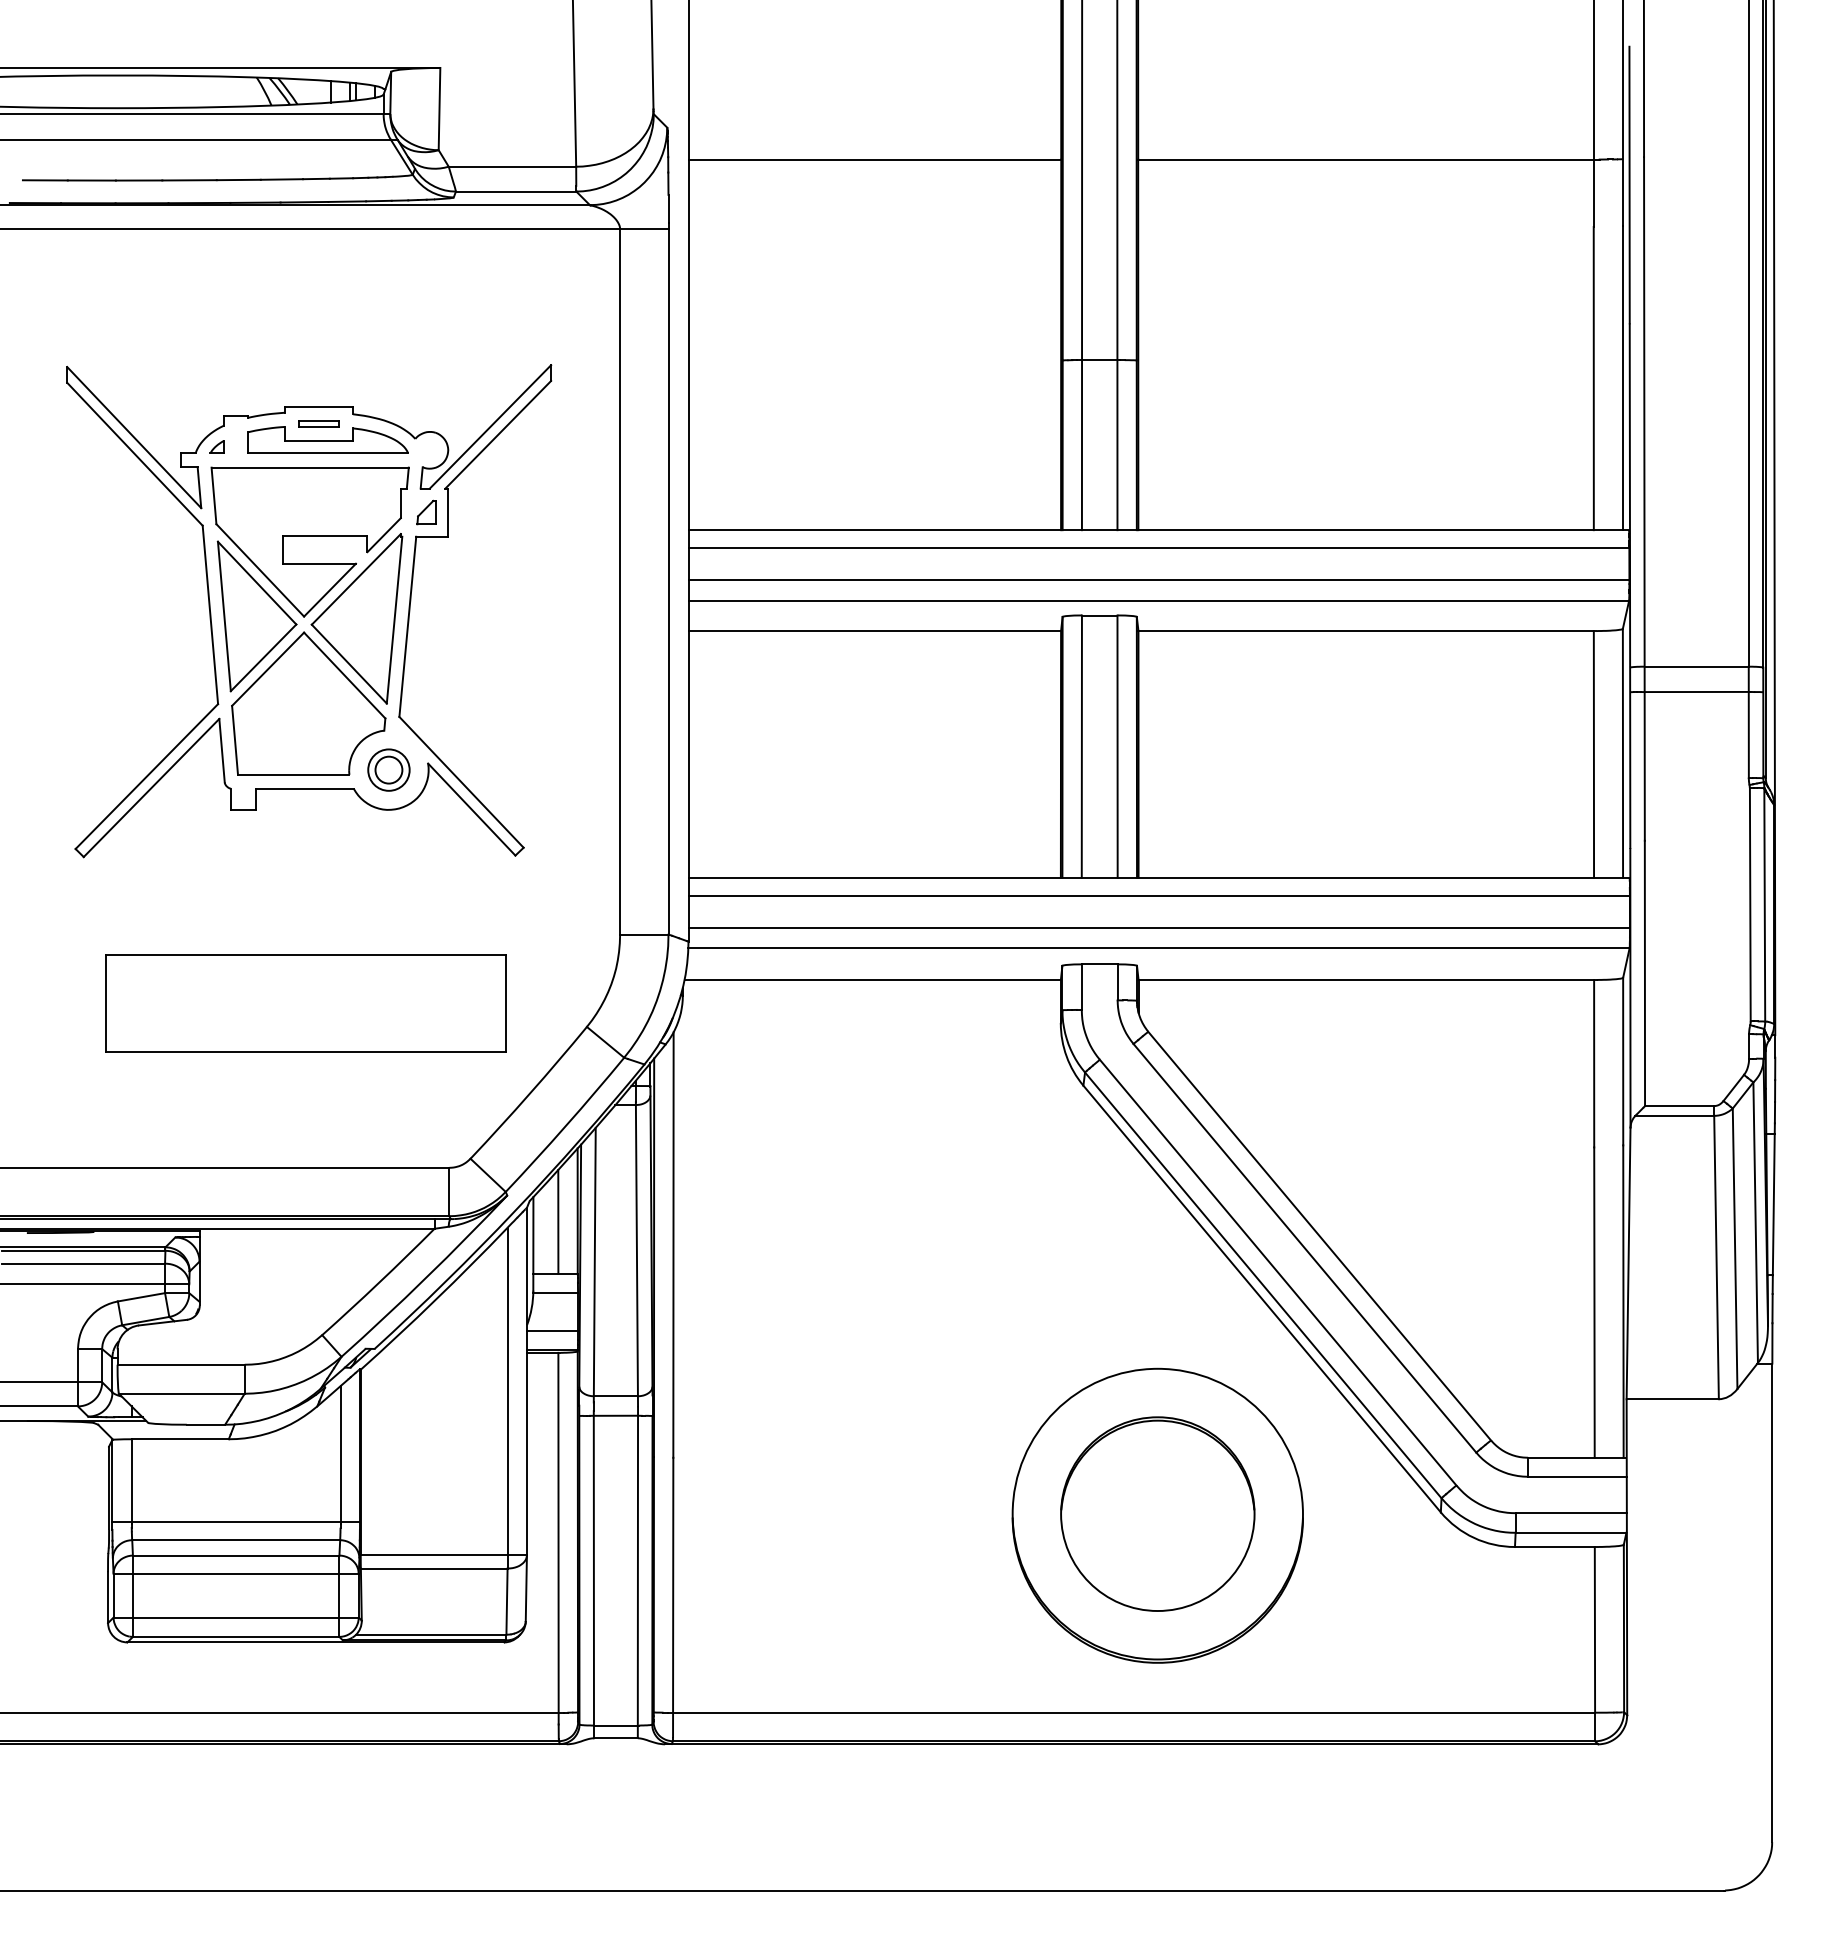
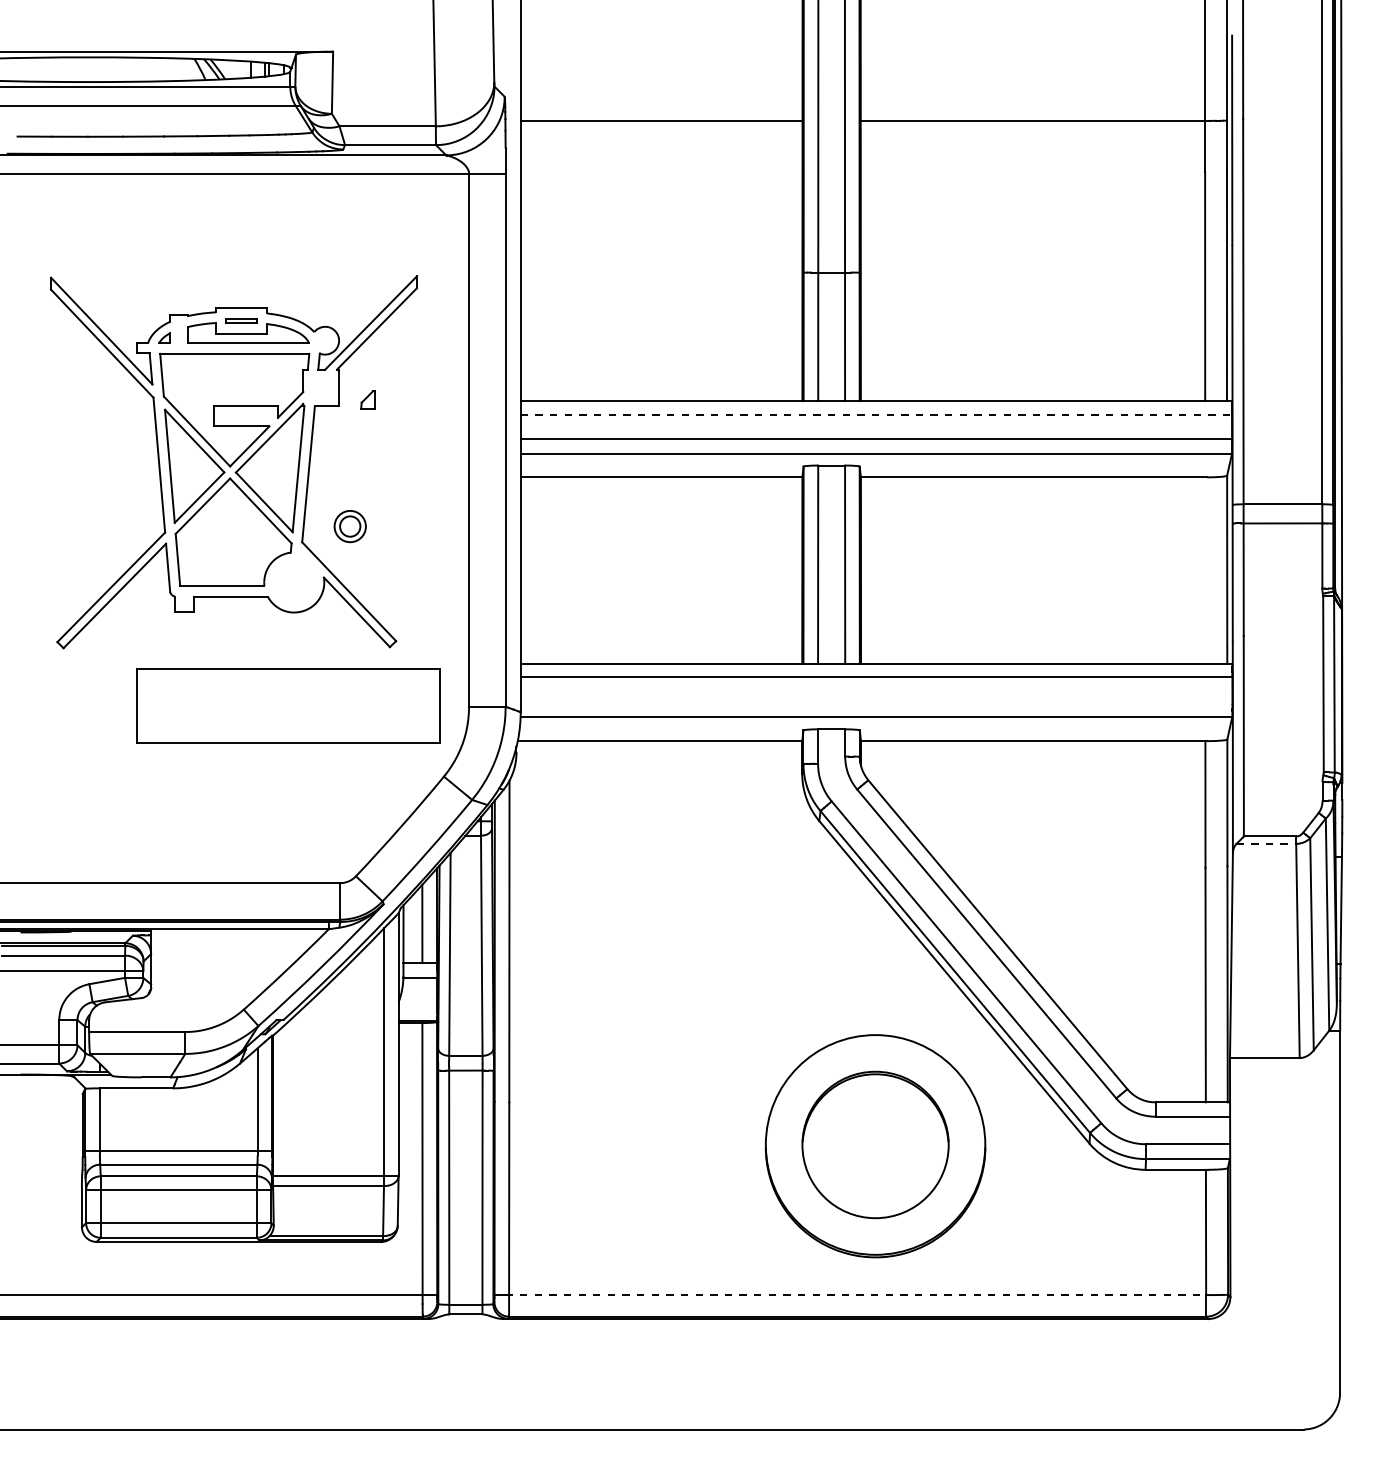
part: (426, 512) -> (368, 399), moved
line: (1159, 548) -> (876, 414), solid -> dashed
line: (1593, 754) -> (1204, 570), removed
part: (388, 769) -> (349, 526), moved
line: (1159, 927) -> (876, 701), removed
part: (305, 1003) -> (287, 706), moved
line: (1675, 1115) -> (1266, 843), solid -> dashed
line: (552, 1330) -> (417, 1006), removed
line: (1132, 1712) -> (856, 1294), solid -> dashed

